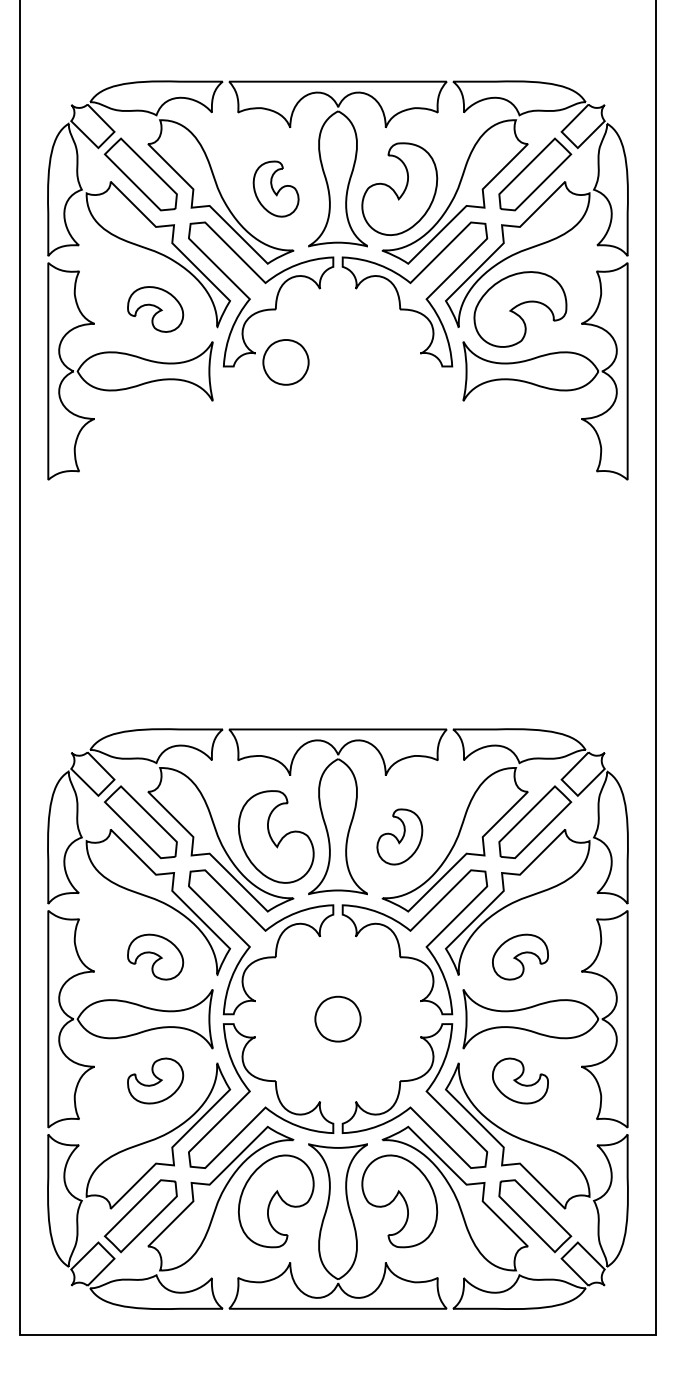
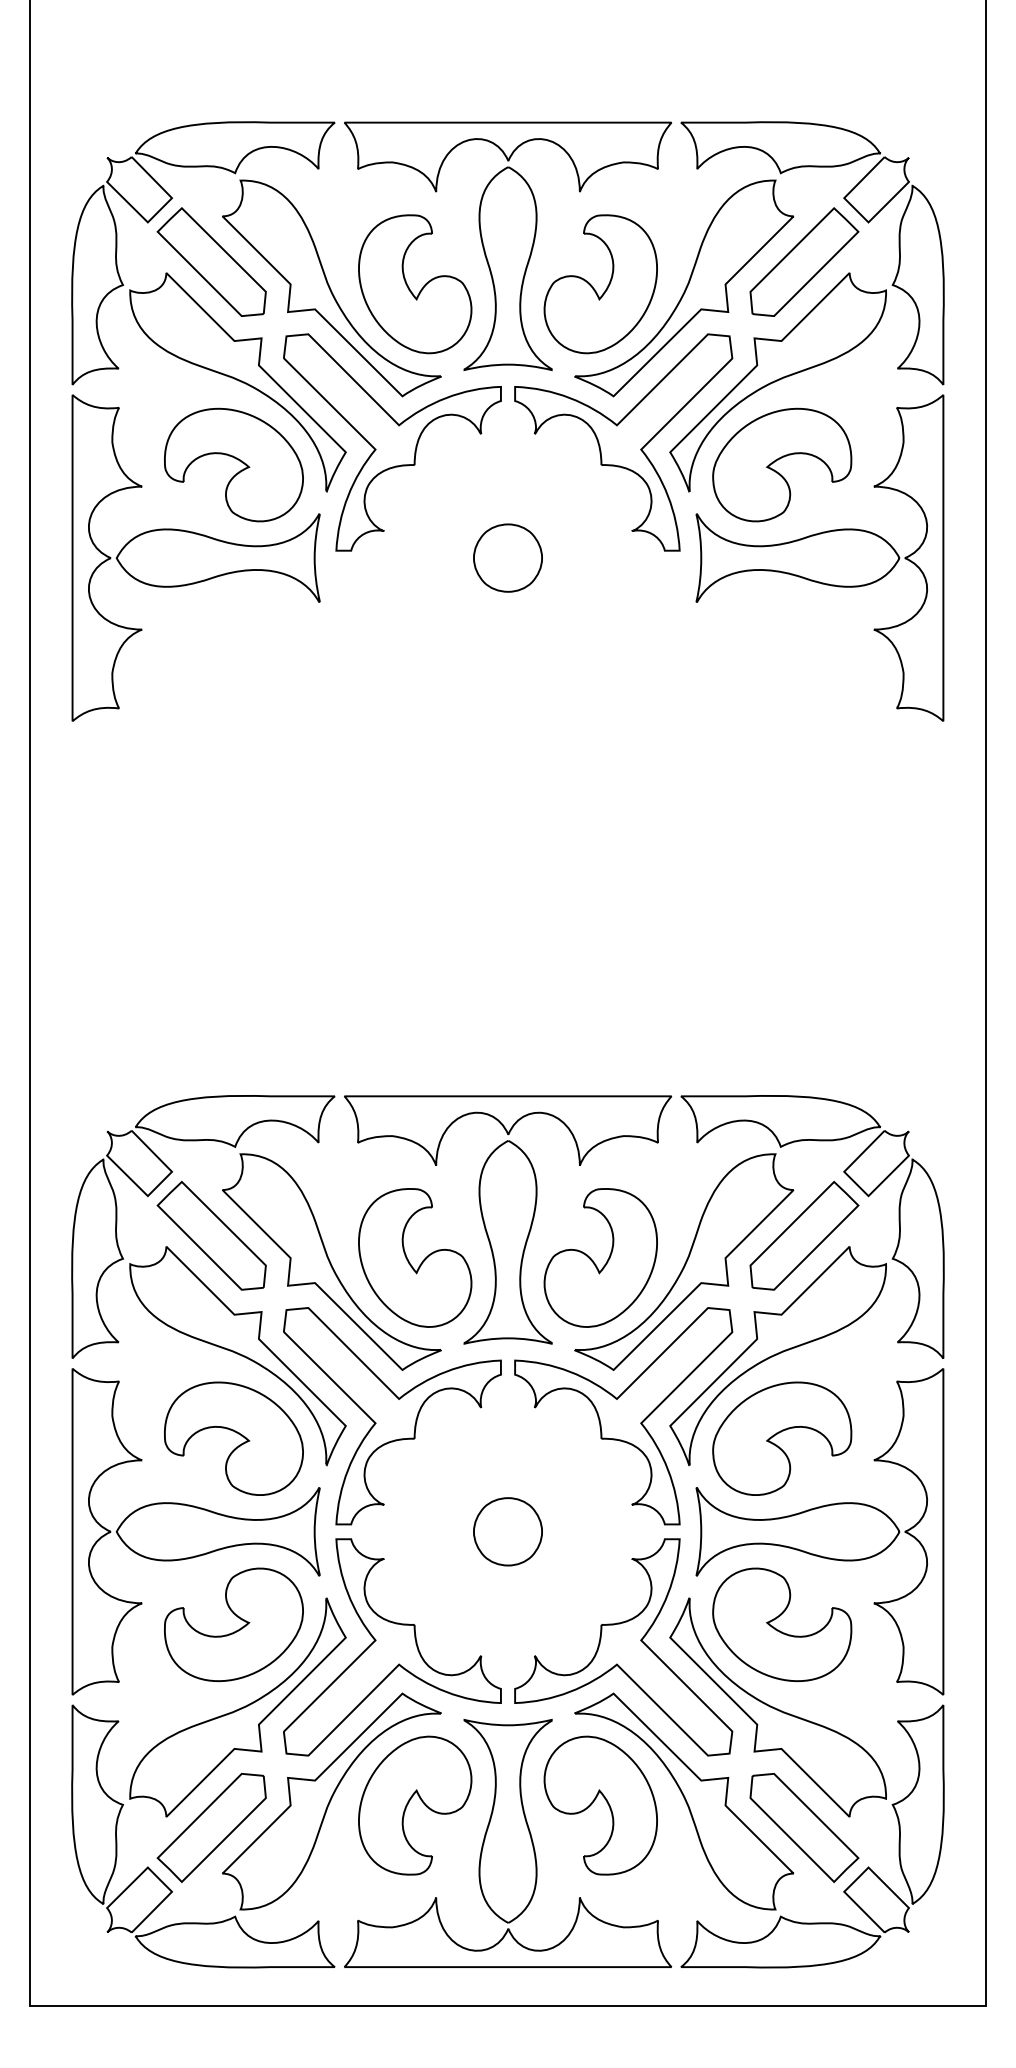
part: (275, 188) -> (414, 283), size x1.67
part: (155, 309) -> (233, 465), size x1.67
part: (285, 362) -> (507, 558), moved
part: (399, 836) -> (600, 1257), size x1.67
part: (155, 956) -> (233, 1437), size x1.67
part: (520, 956) -> (782, 1437), size x1.67
part: (155, 1080) -> (233, 1623), size x1.67
part: (520, 1080) -> (782, 1623), size x1.67

